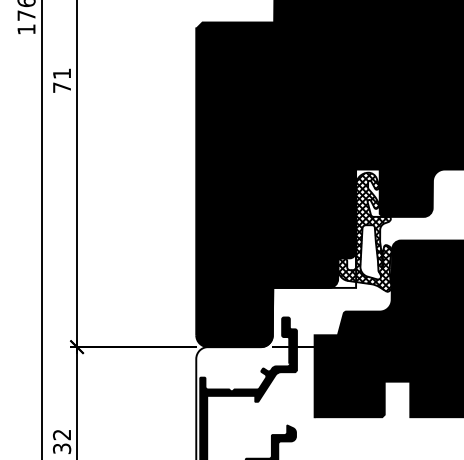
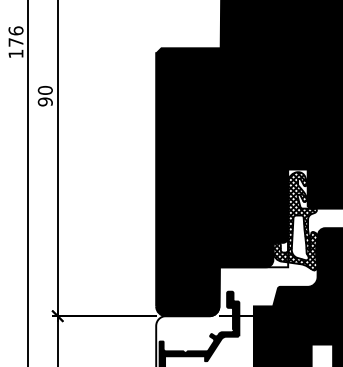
text: (62, 80) -> (45, 96), 71 -> 90

